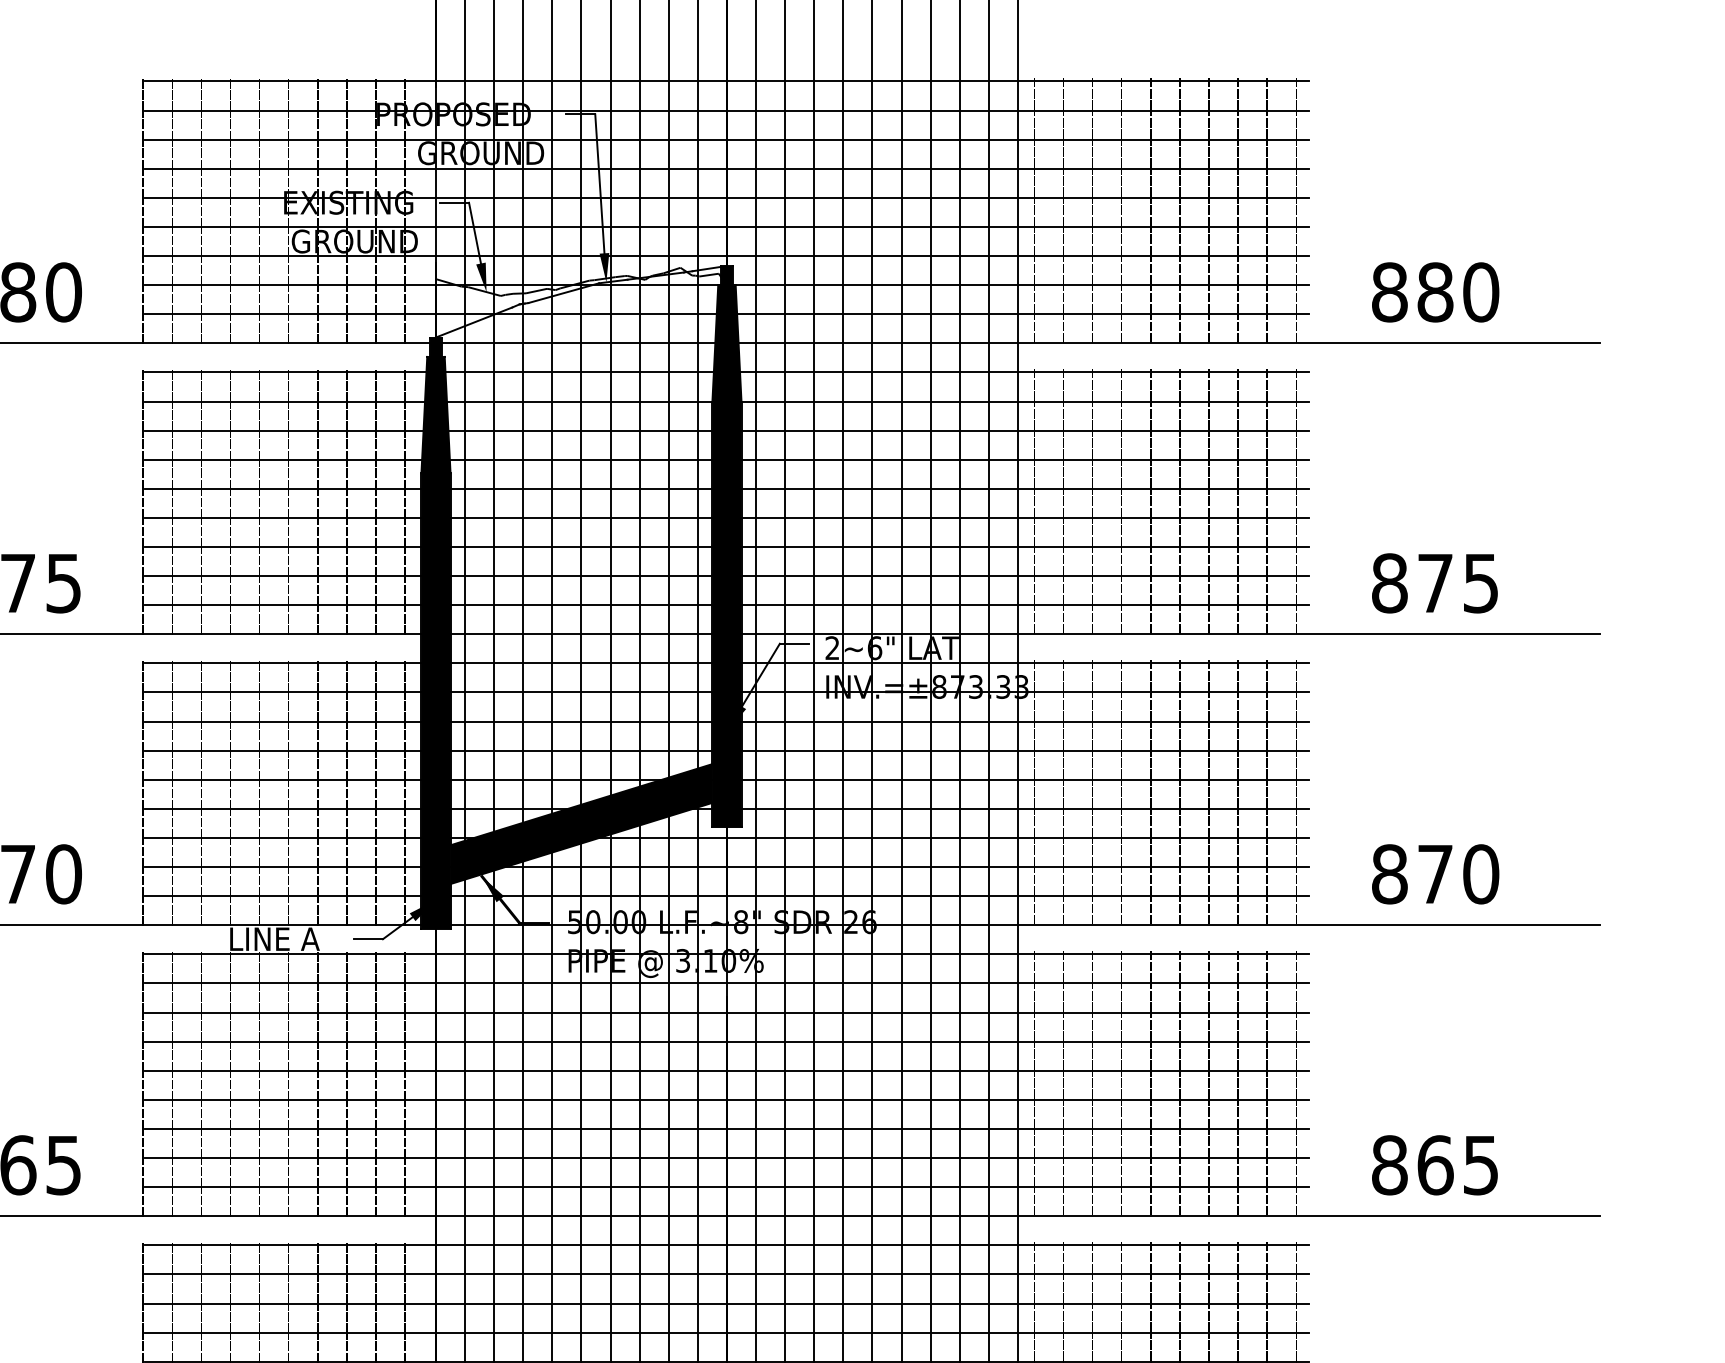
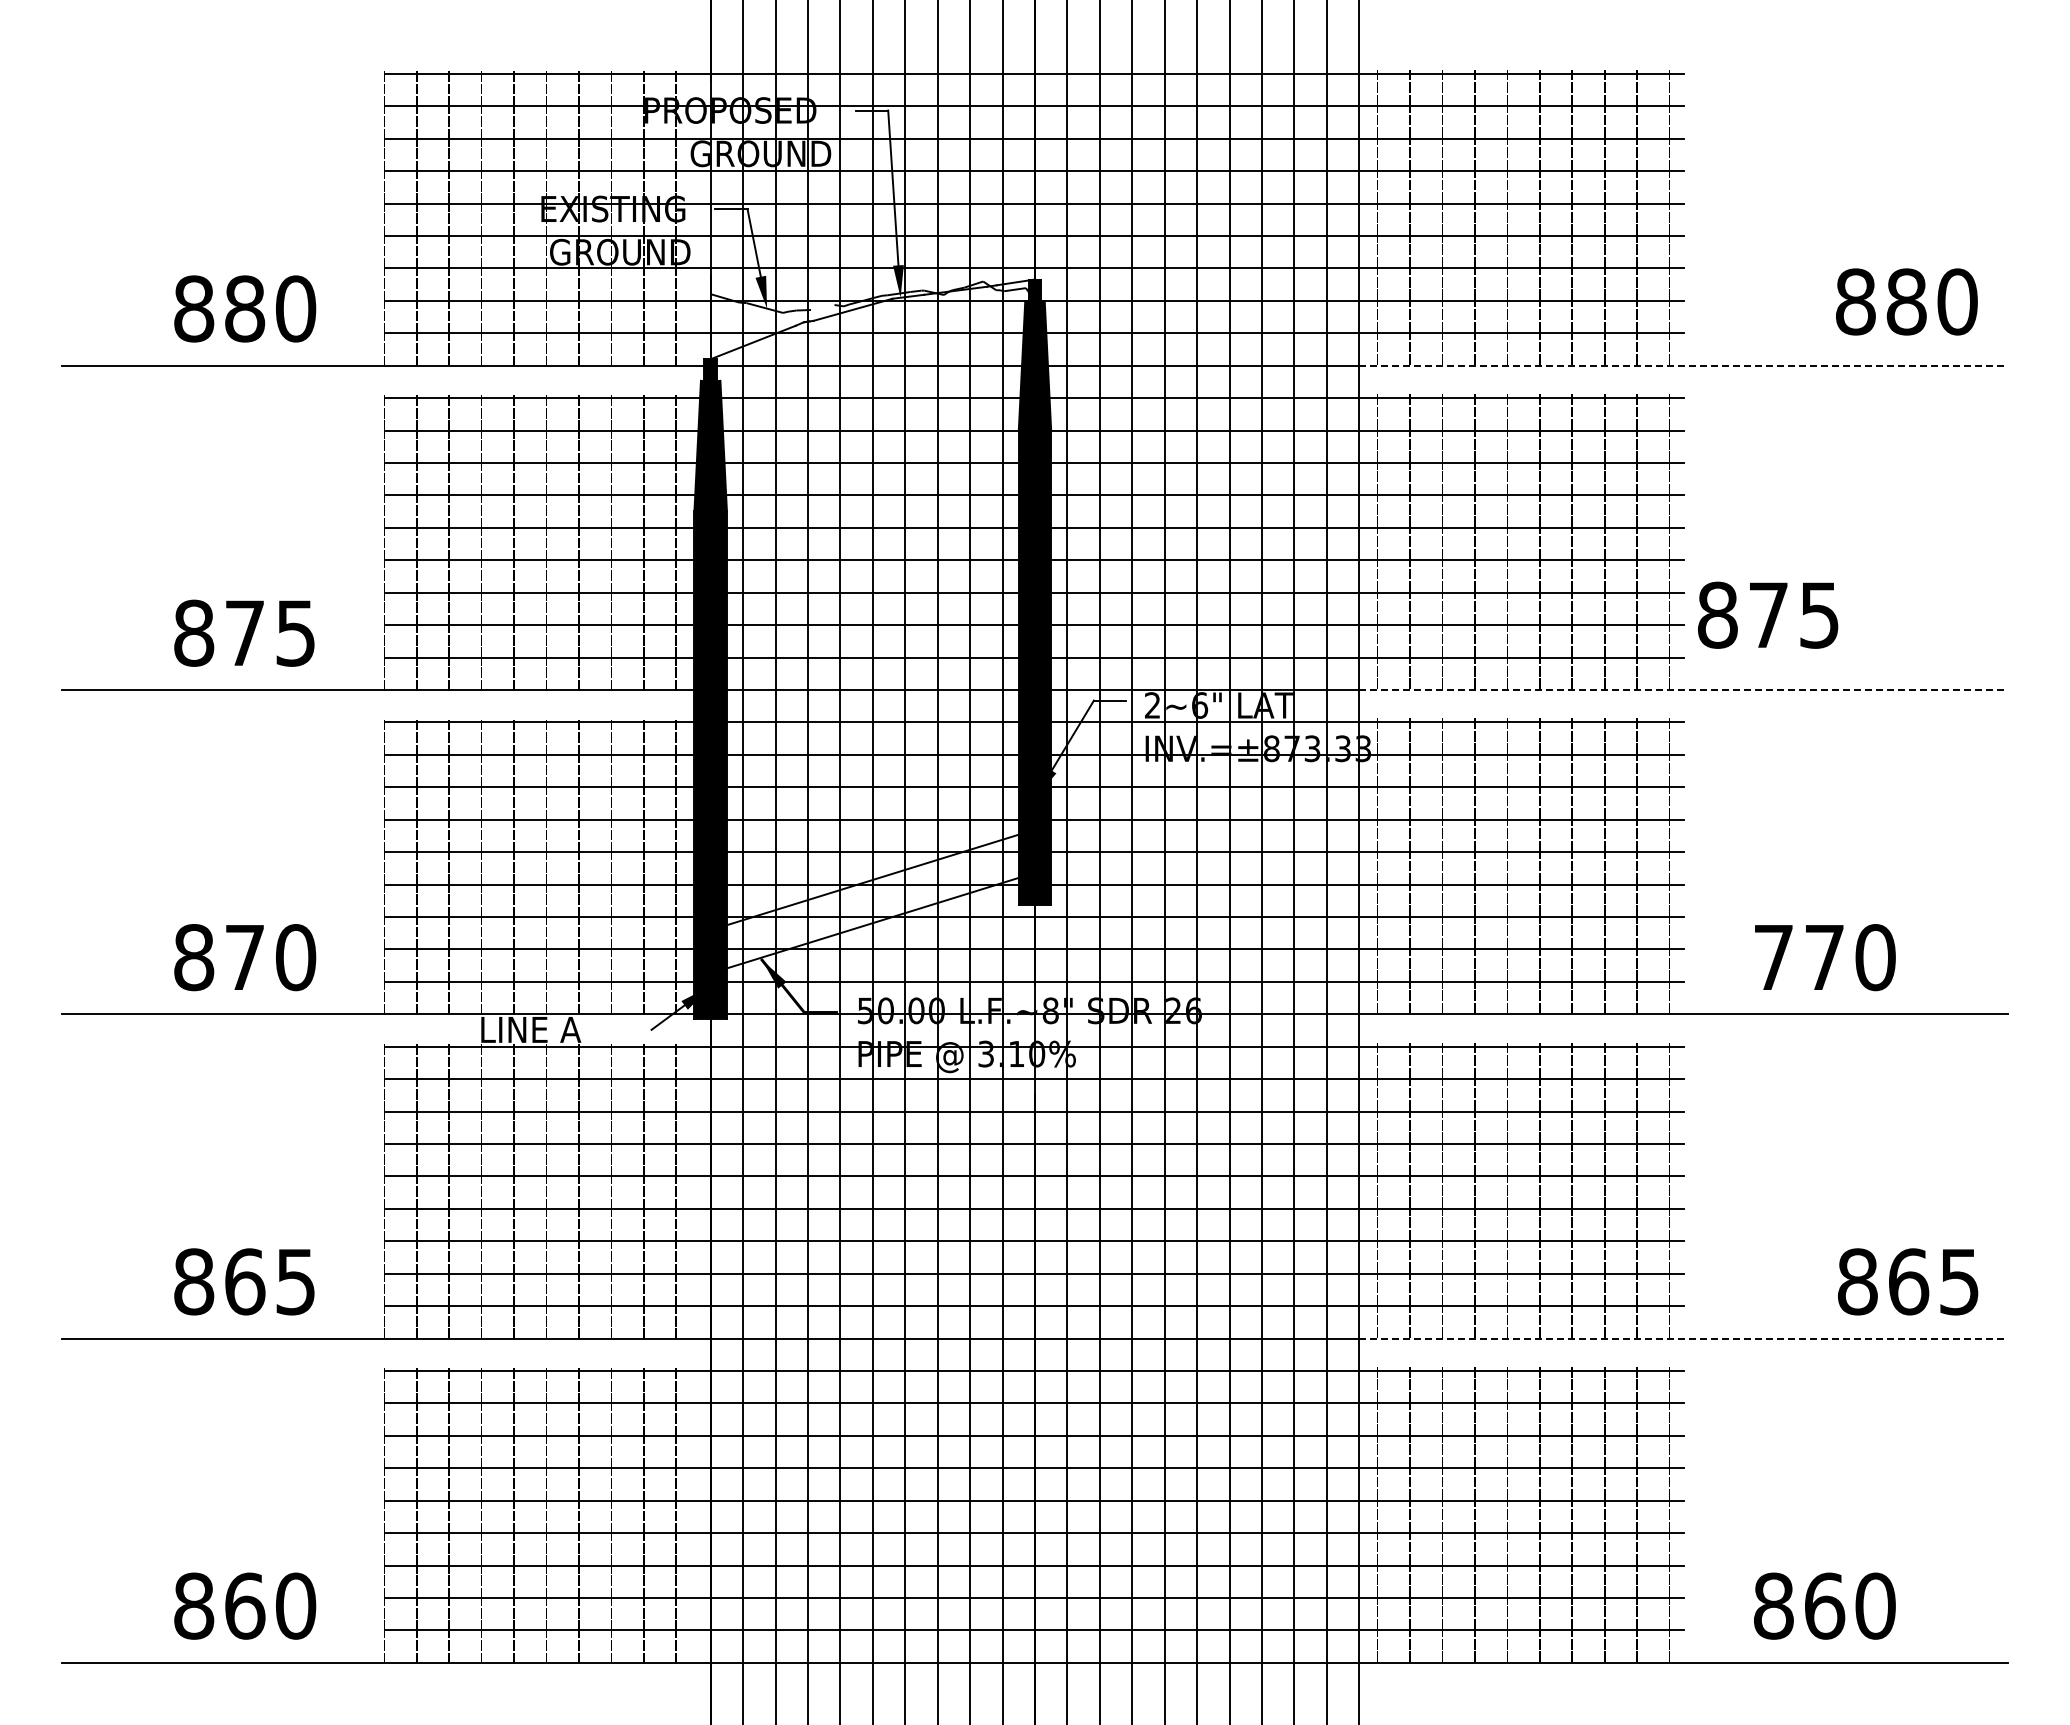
line: (536, 291) -> (822, 307), removed
text: (1435, 291) -> (1906, 301), moved
line: (1309, 343) -> (1684, 365), solid -> dashed
text: (1435, 582) -> (1768, 614), moved
line: (1309, 634) -> (1684, 690), solid -> dashed
fill: (581, 824) -> (872, 901), removed
text: (1389, 874) -> (1773, 957), 870 -> 770
line: (368, 938) -> (635, 1029), removed
text: (1435, 1164) -> (1908, 1281), moved
line: (1309, 1216) -> (1684, 1338), solid -> dashed

